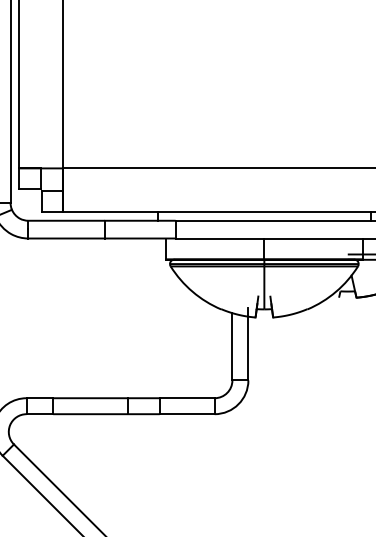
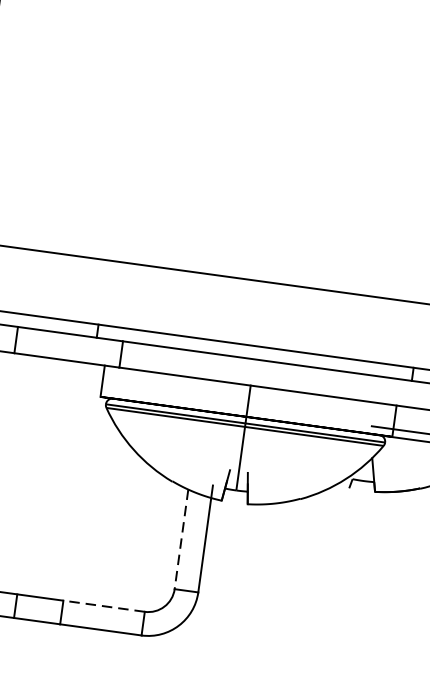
line: (232, 346) -> (181, 538), solid -> dashed
line: (187, 398) -> (104, 606), solid -> dashed

